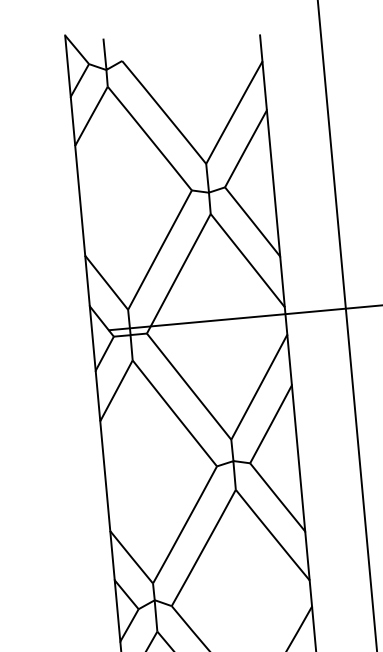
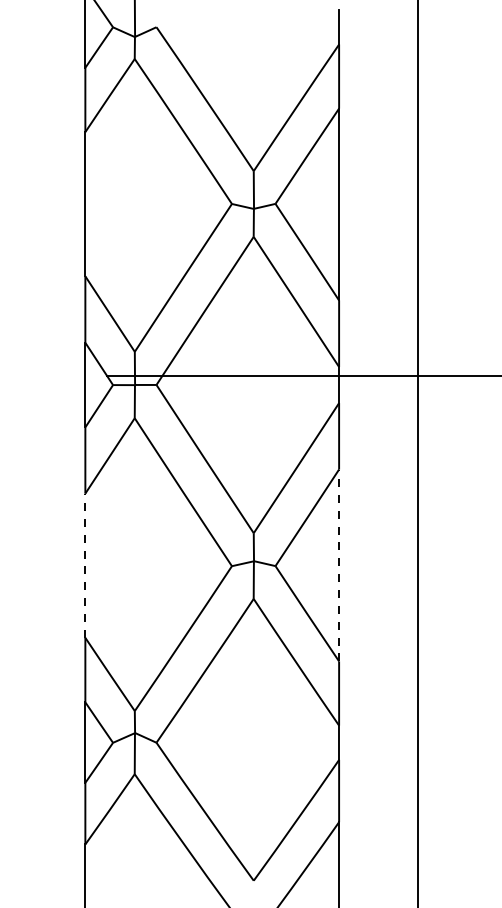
line: (298, 458) -> (339, 565), solid -> dashed
line: (105, 476) -> (85, 565), solid -> dashed

